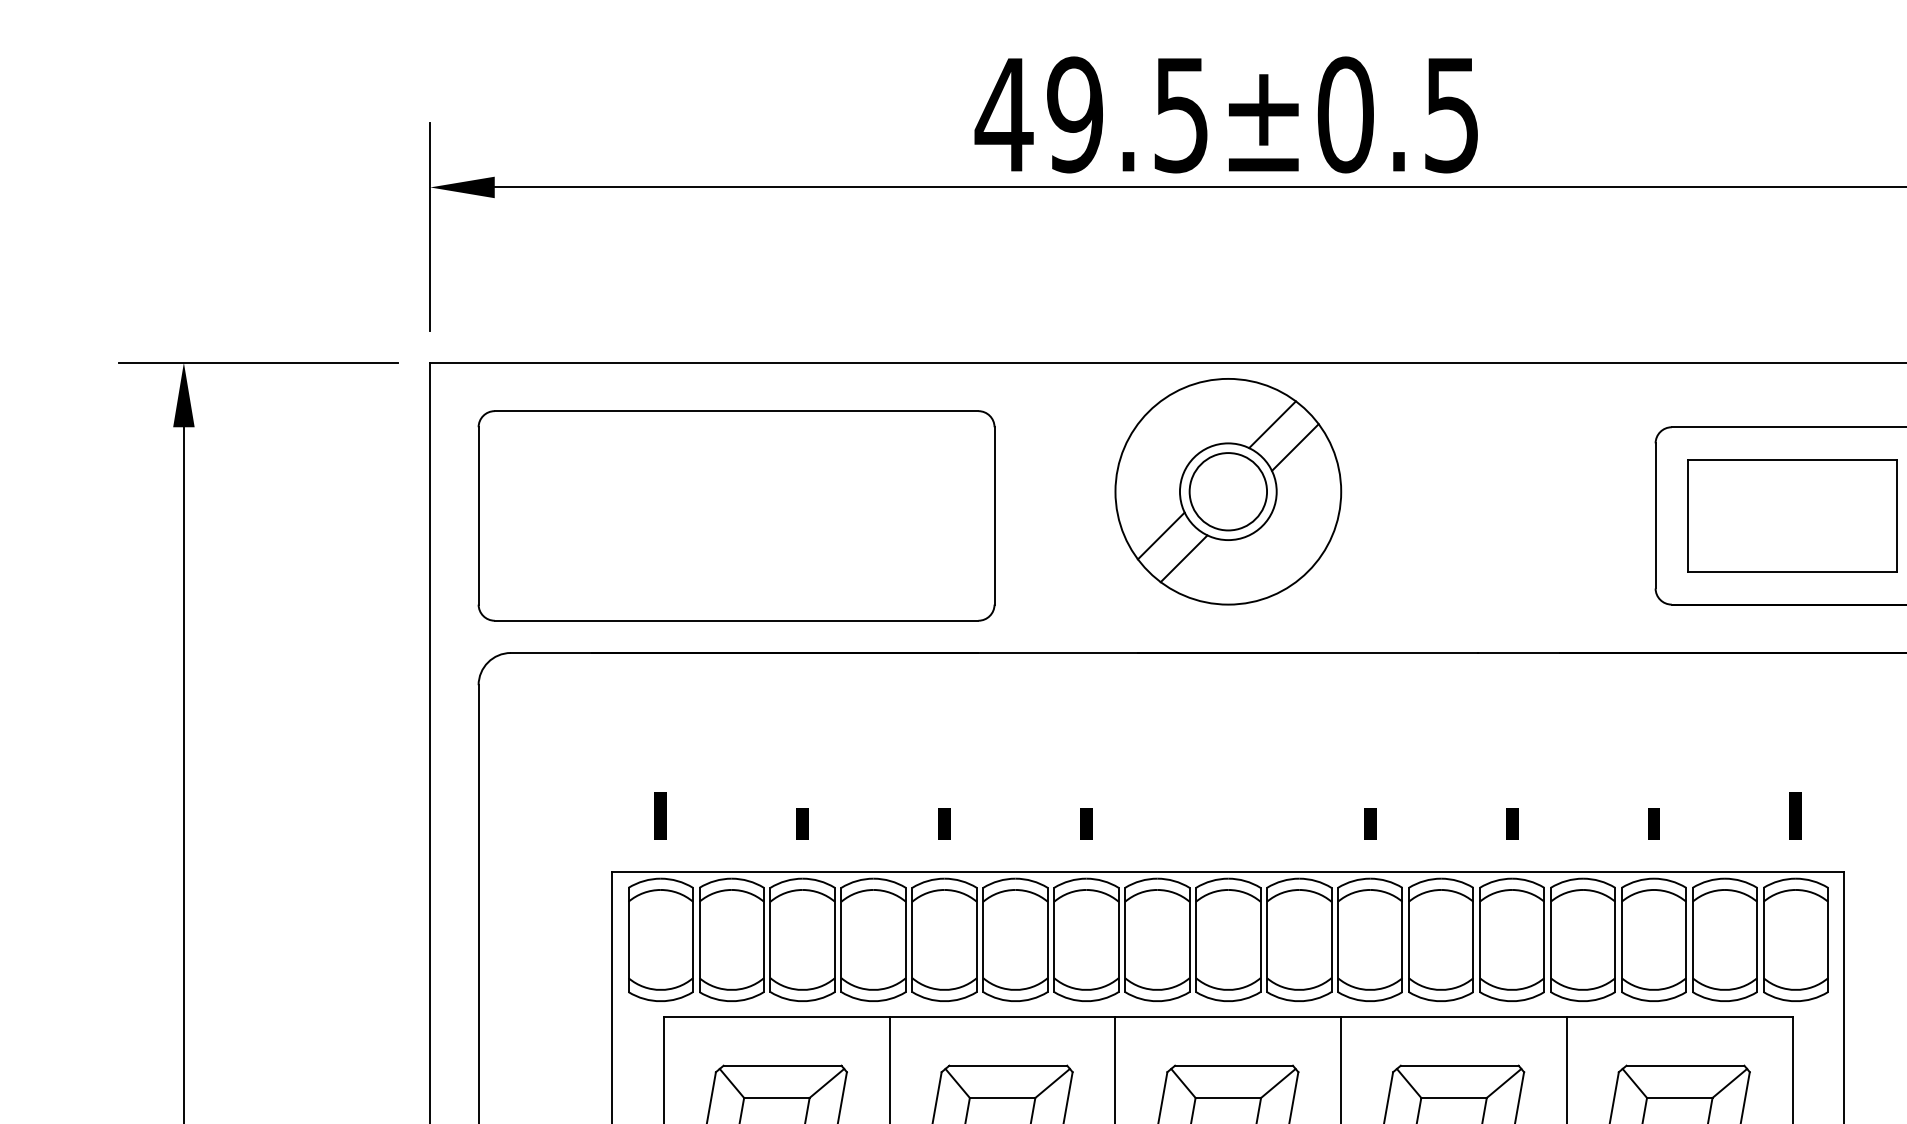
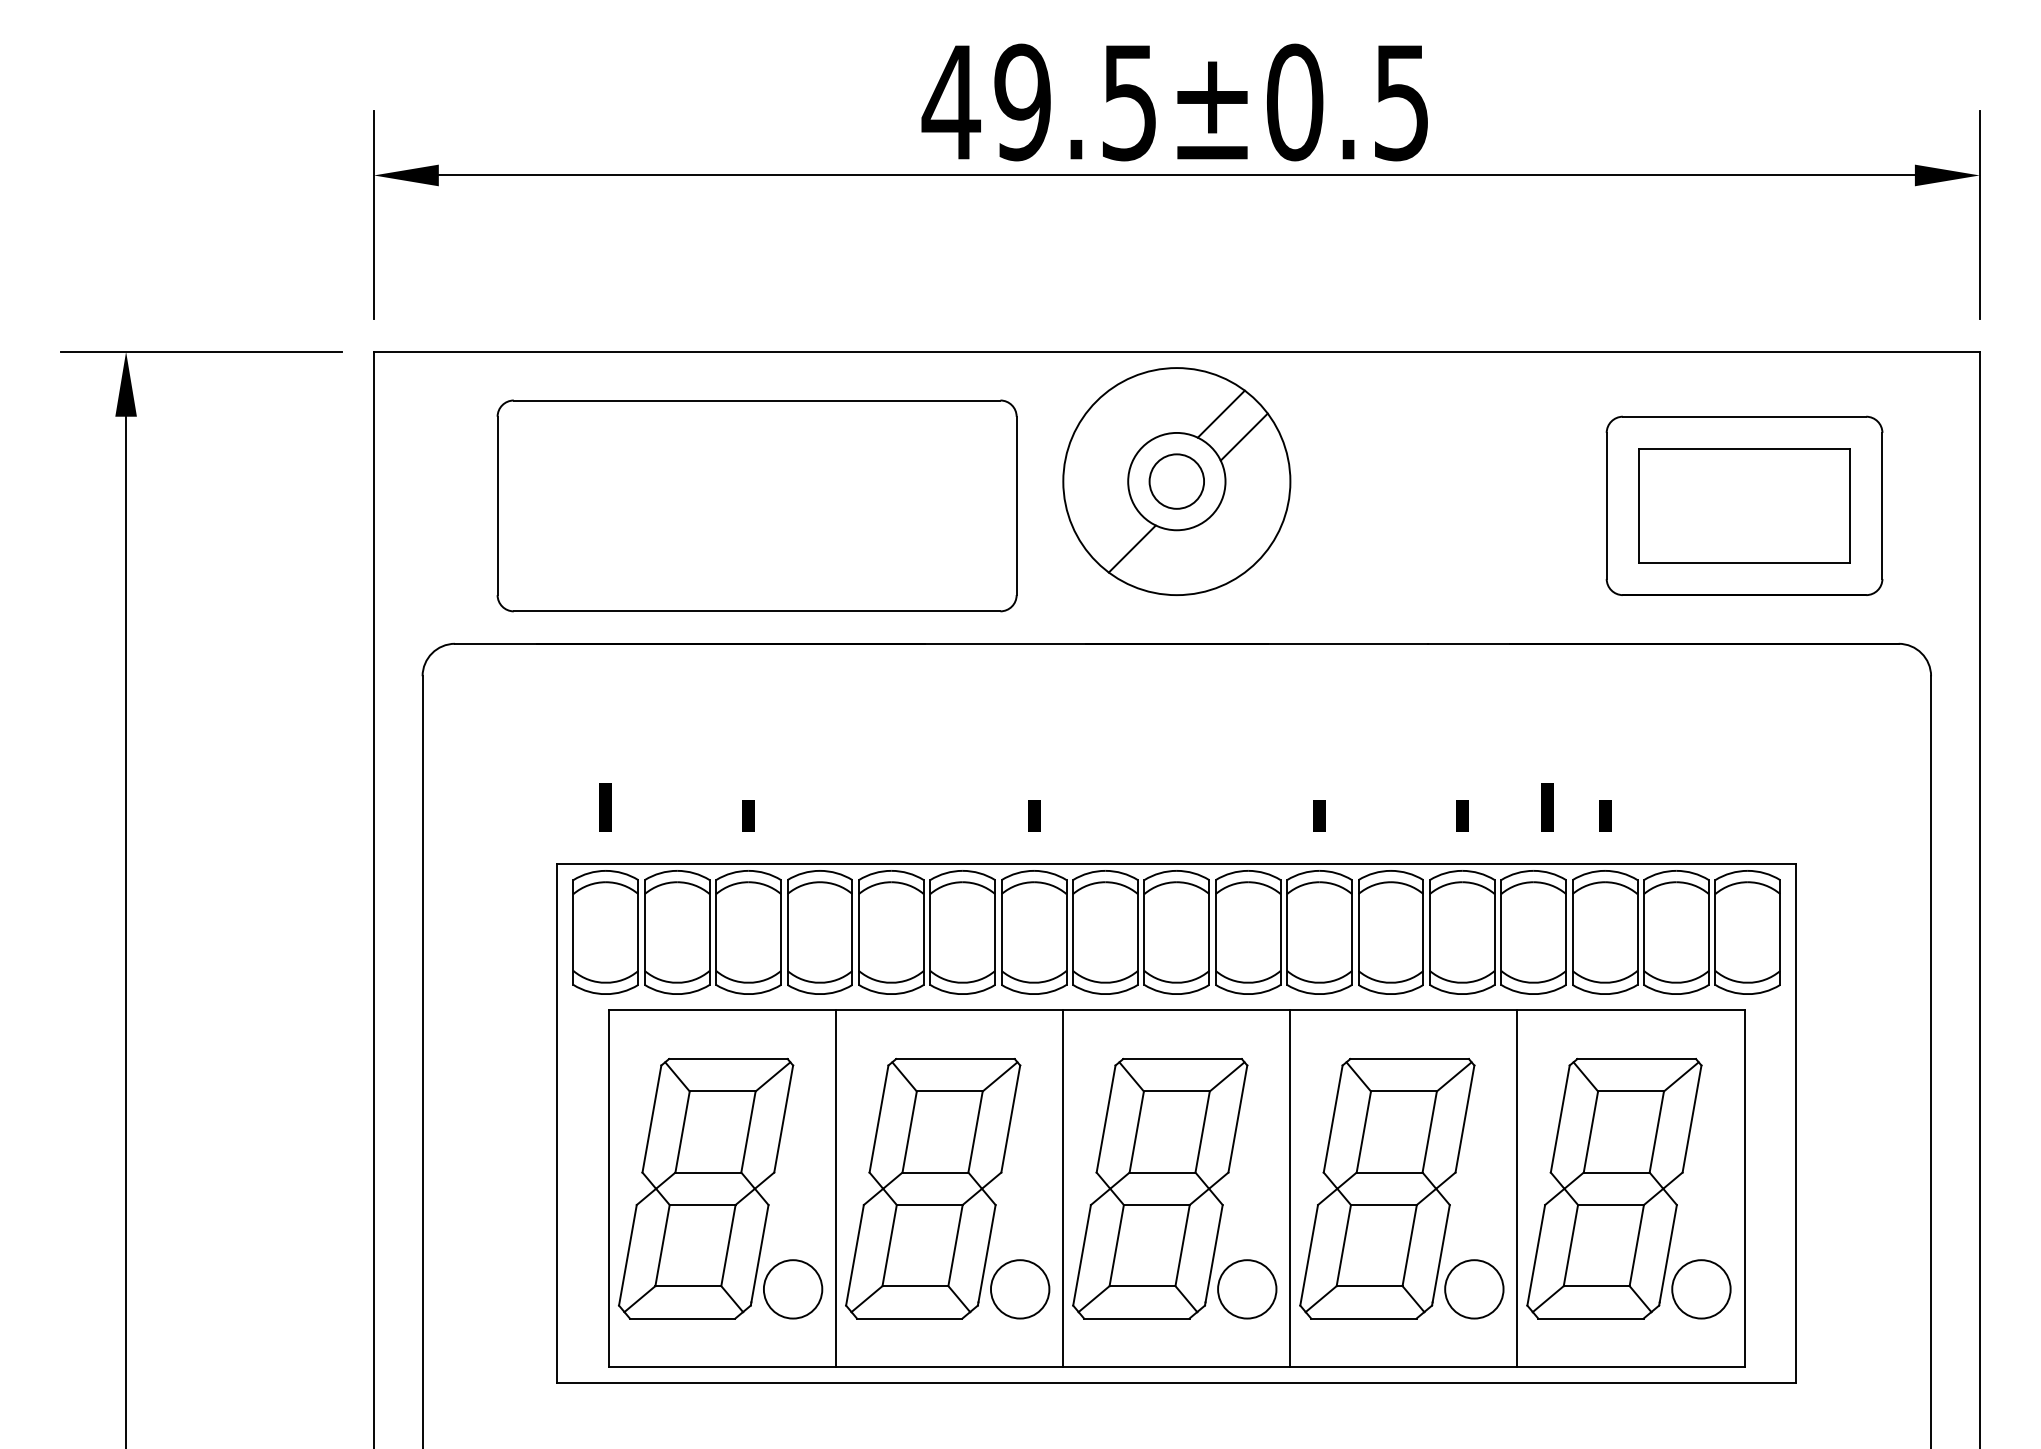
circle: (1227, 491) -> (1176, 481), size x0.7
part: (735, 515) -> (756, 505), moved
line: (1160, 535) -> (1108, 525), removed
line: (1795, 815) -> (1547, 807), moved
line: (944, 823) -> (891, 815), removed

